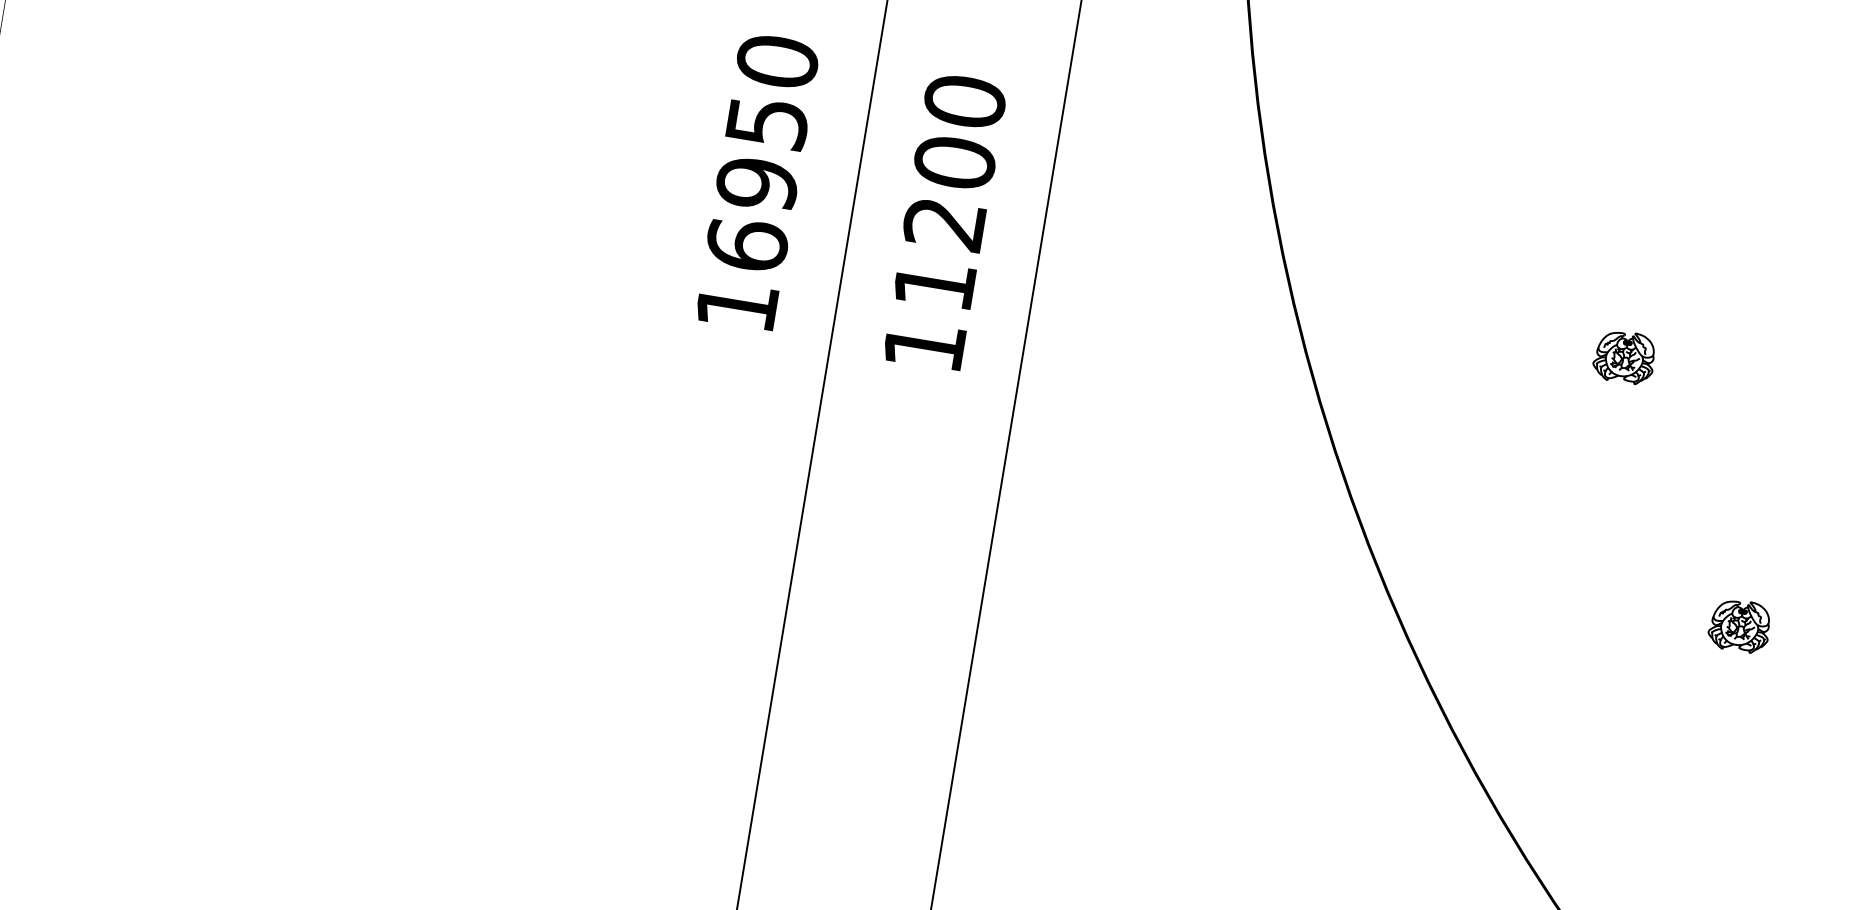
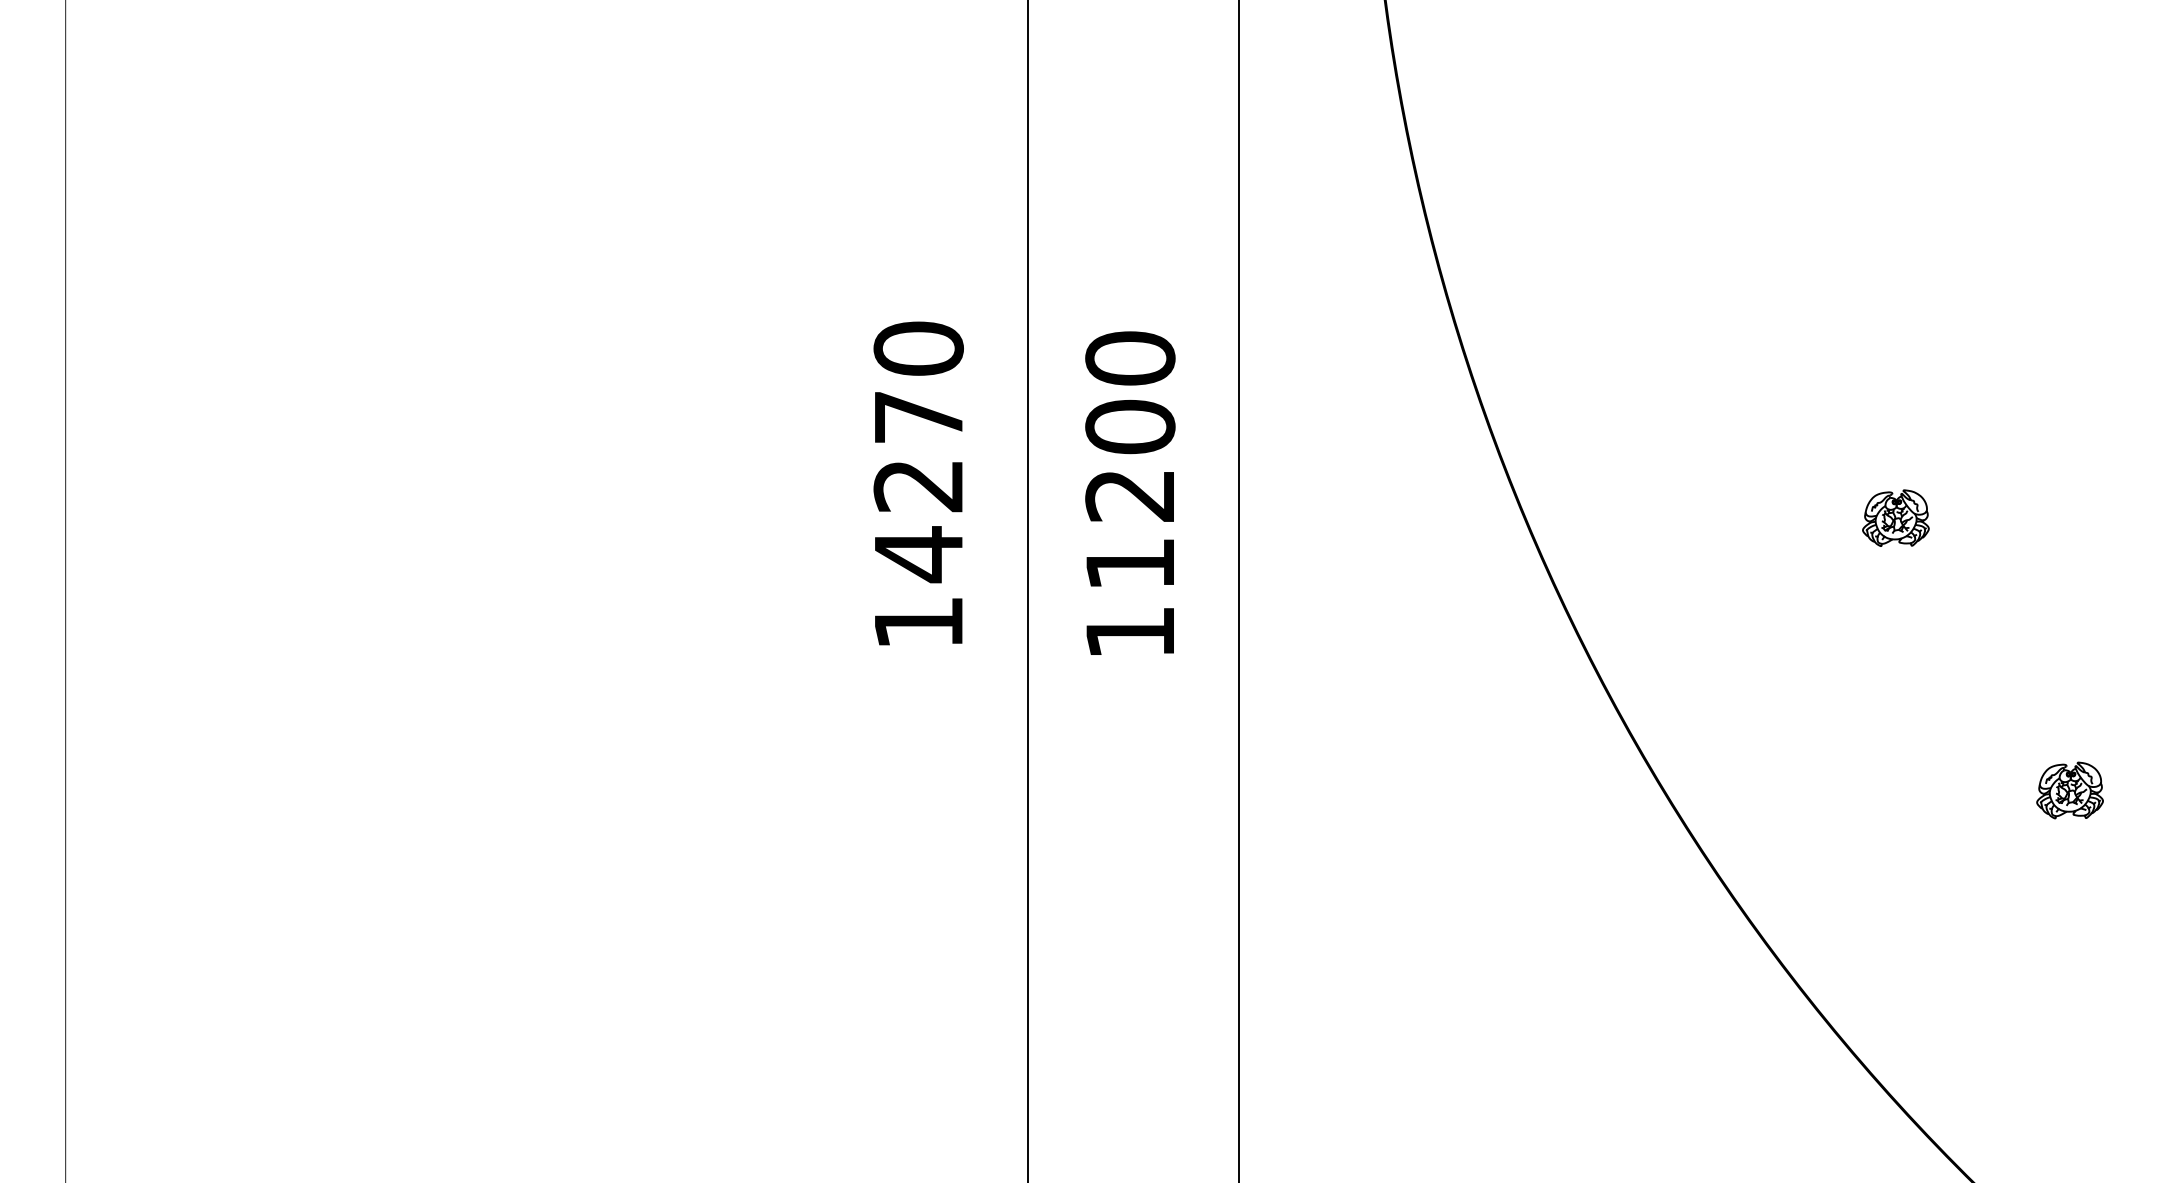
text: (756, 185) -> (918, 487), 16950 -> 14270

